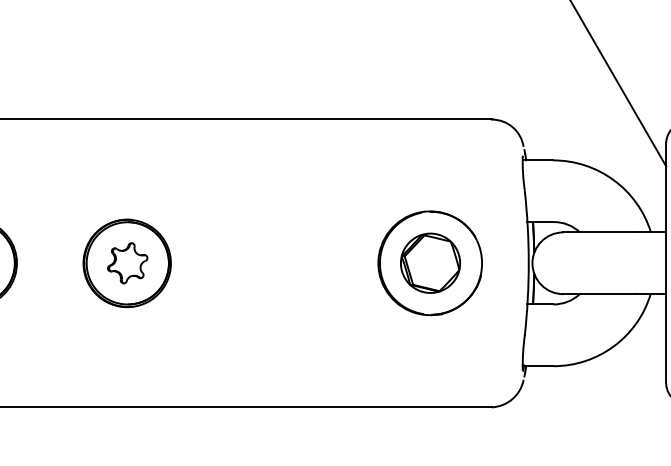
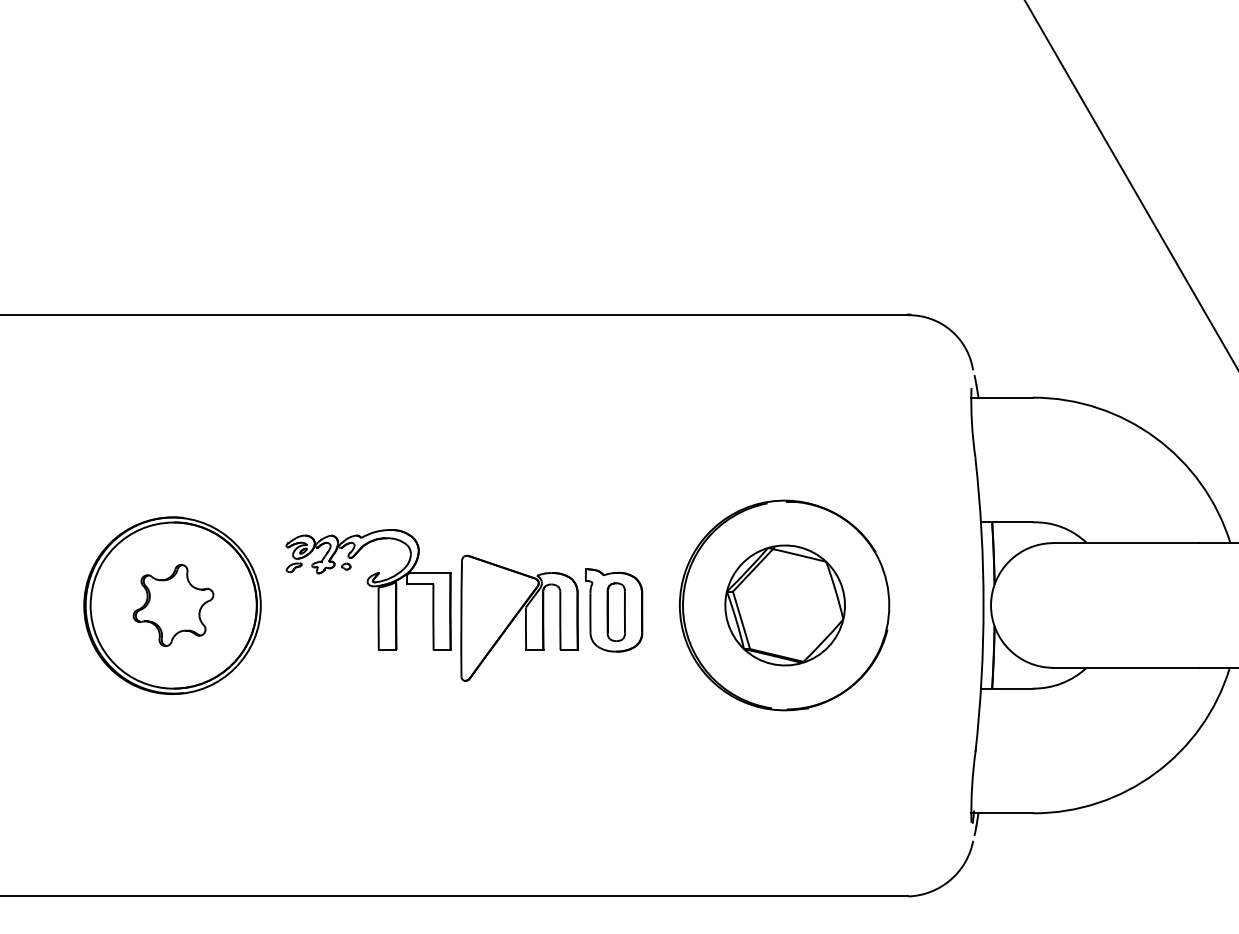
part: (271, 263) -> (463, 605), added

